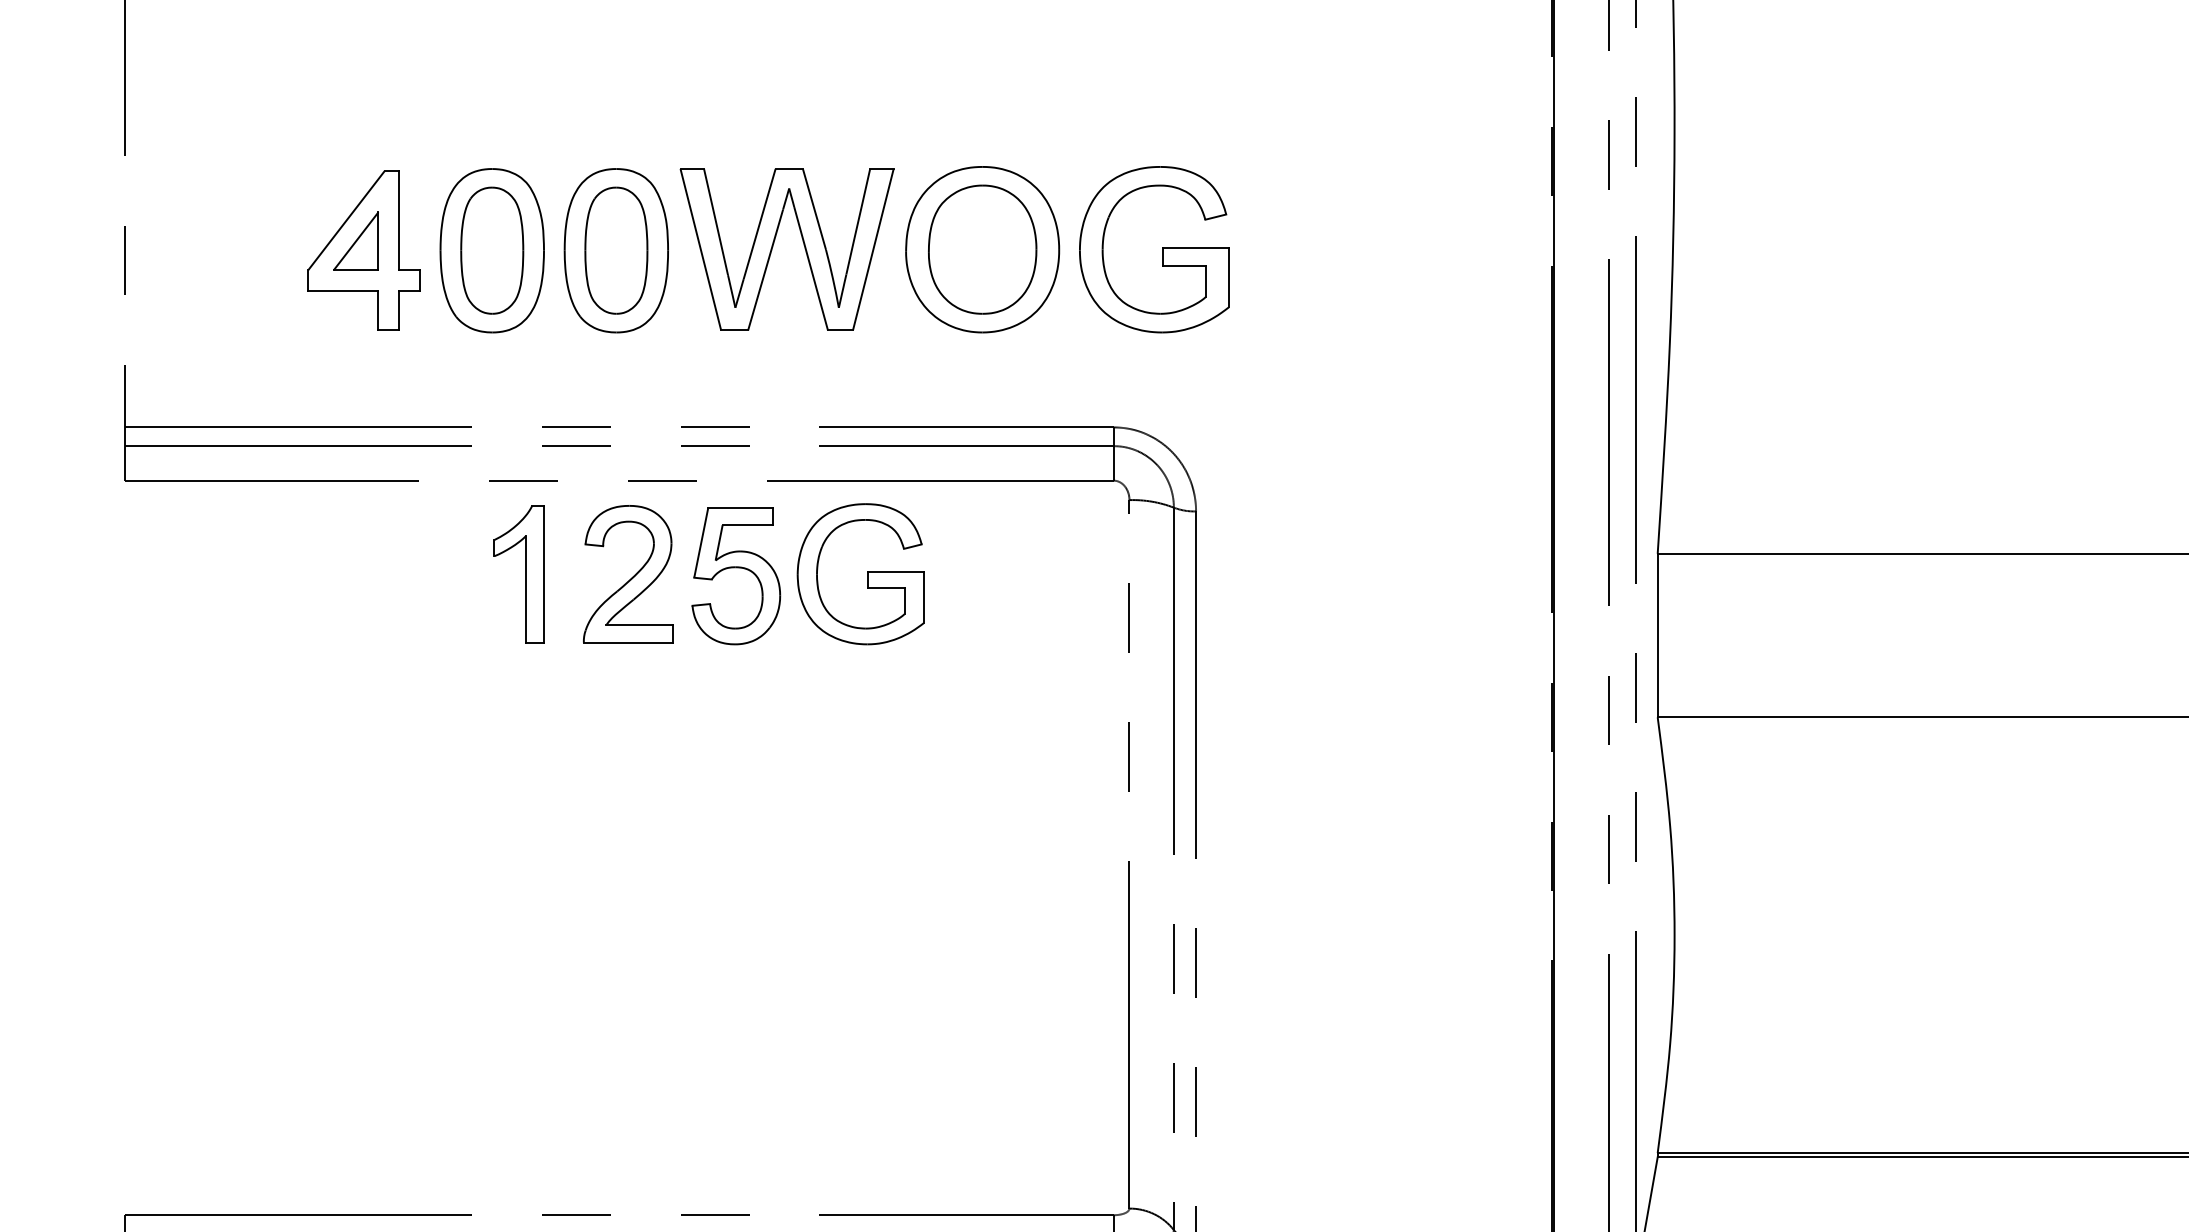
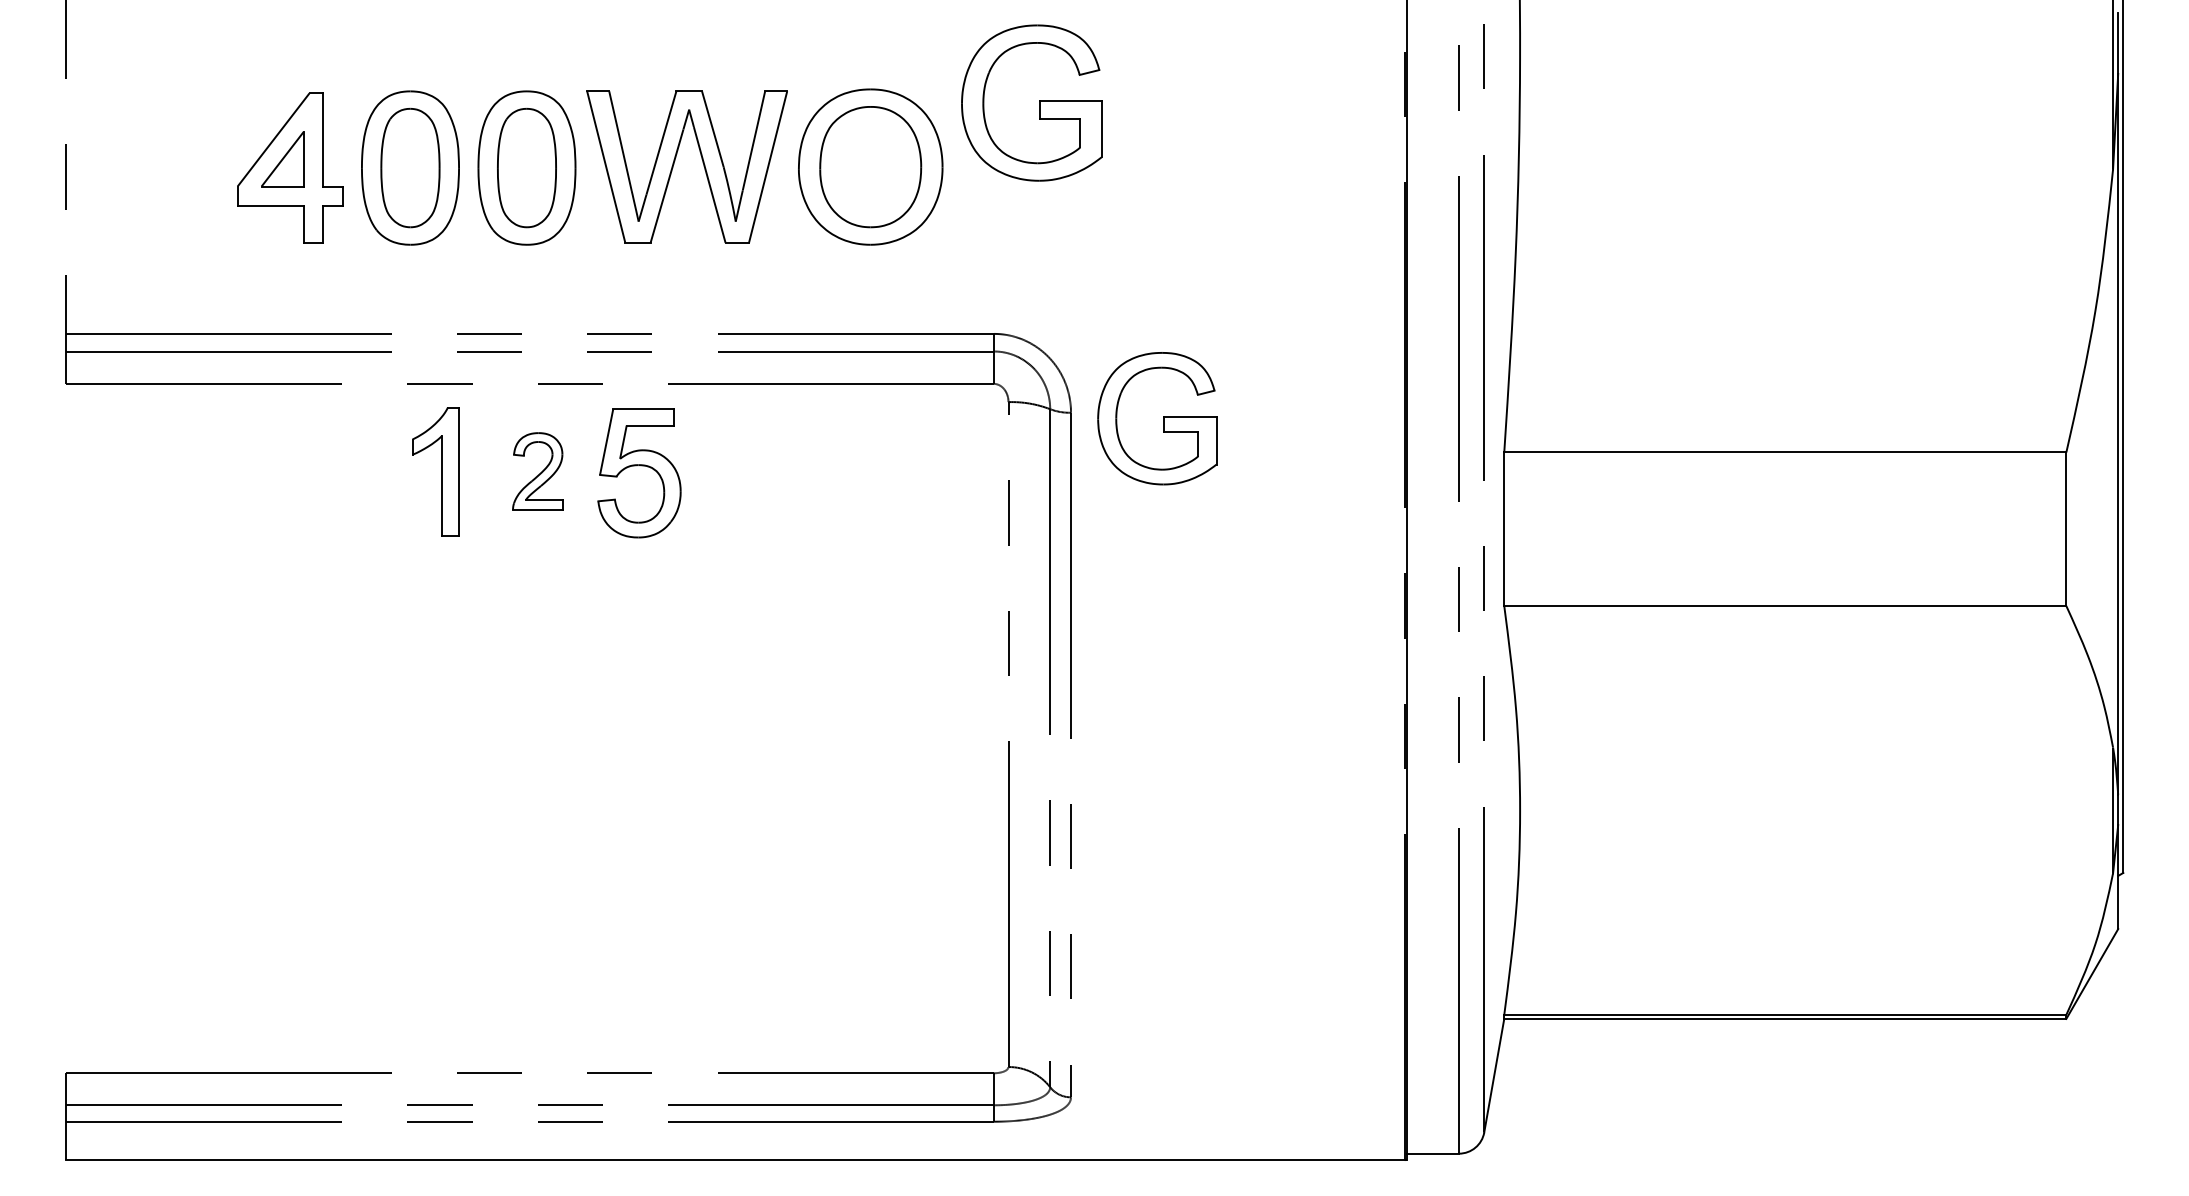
part: (1162, 249) -> (1039, 102), moved
part: (627, 574) -> (537, 471), size x0.6
part: (860, 574) -> (1157, 418), moved

